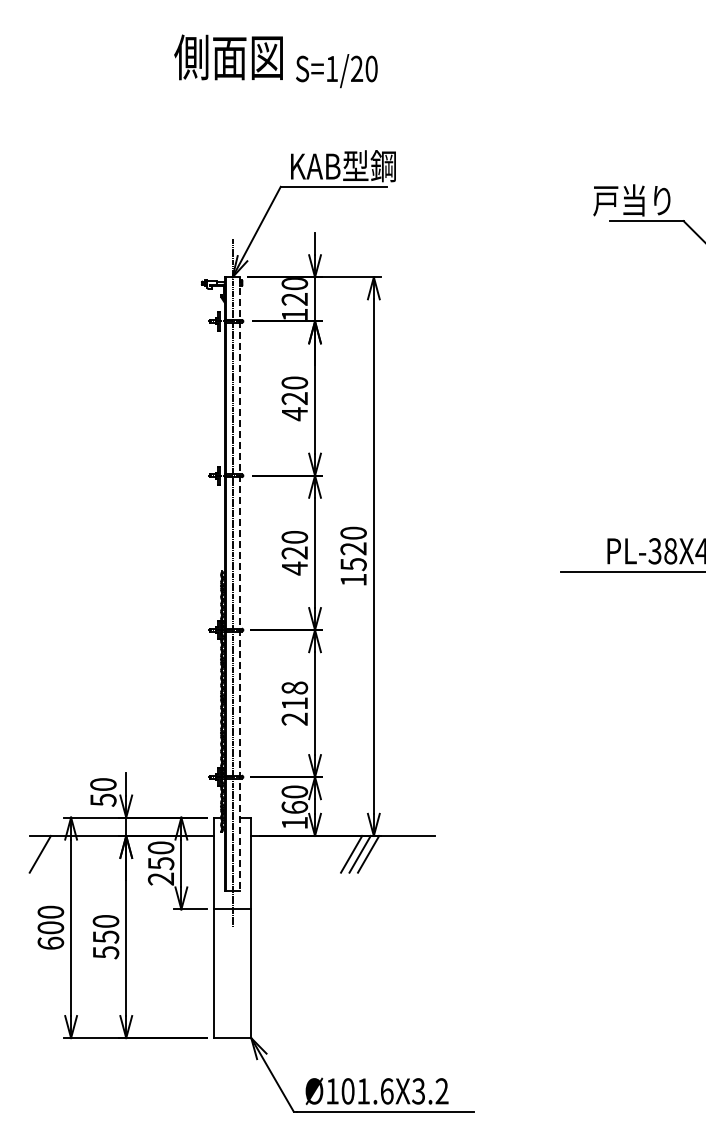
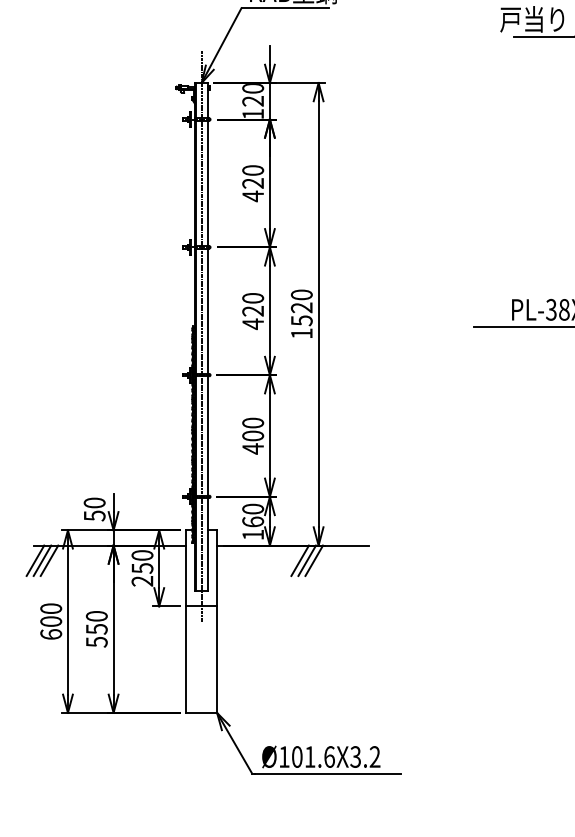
line: (240, 584) -> (208, 337), dashed -> solid
text: (294, 703) -> (252, 435), 218 -> 400
line: (31, 853) -> (35, 560), added
line: (48, 853) -> (49, 560), added

